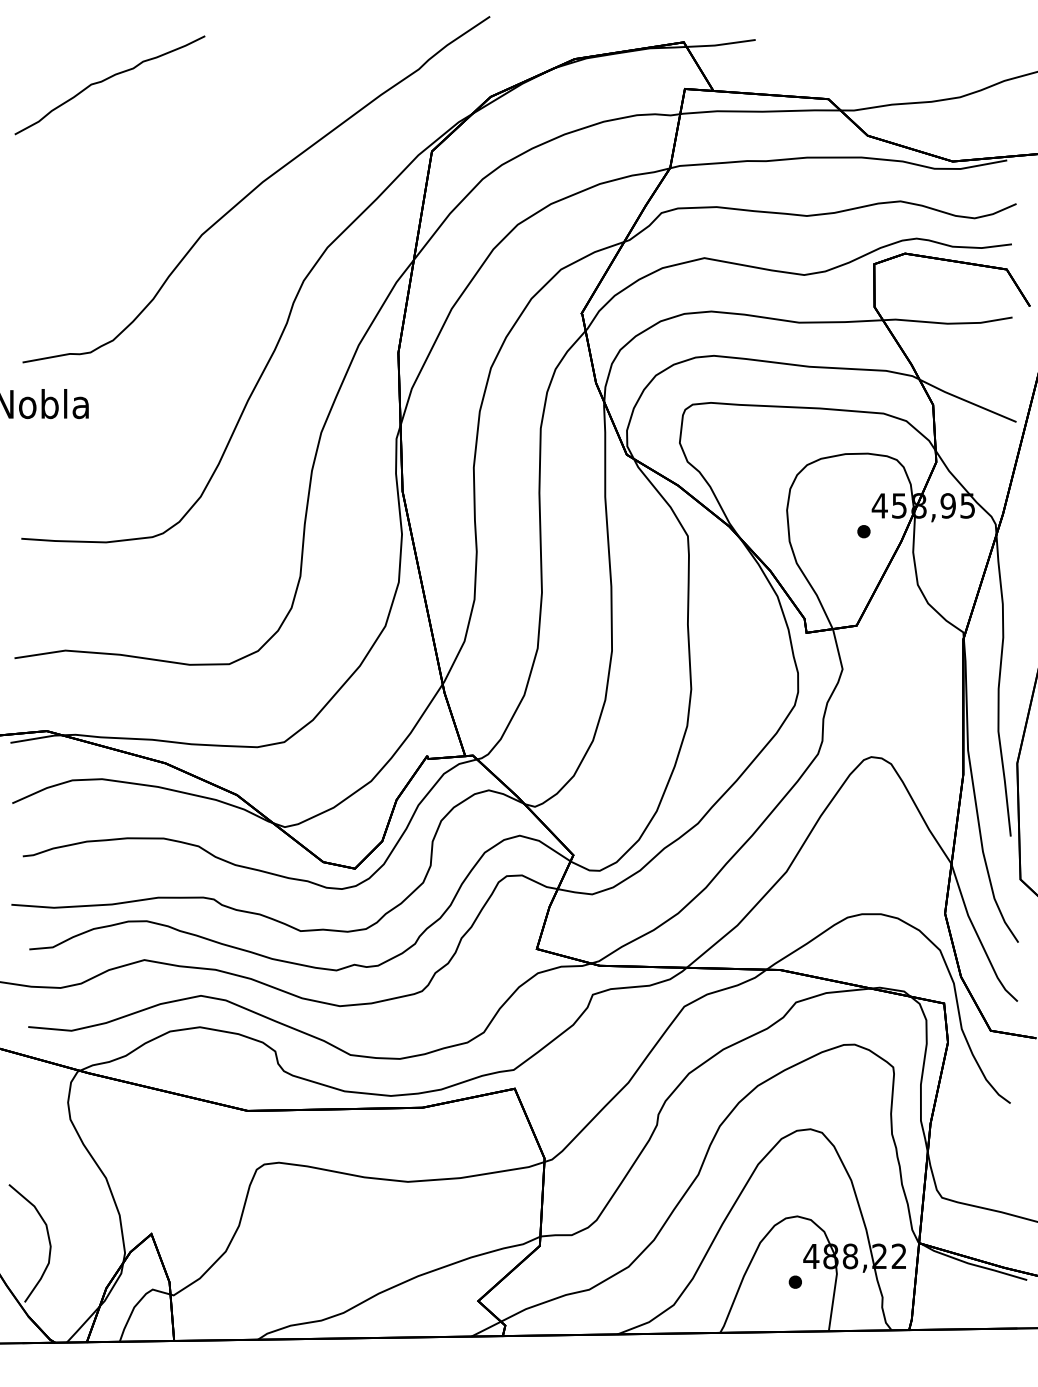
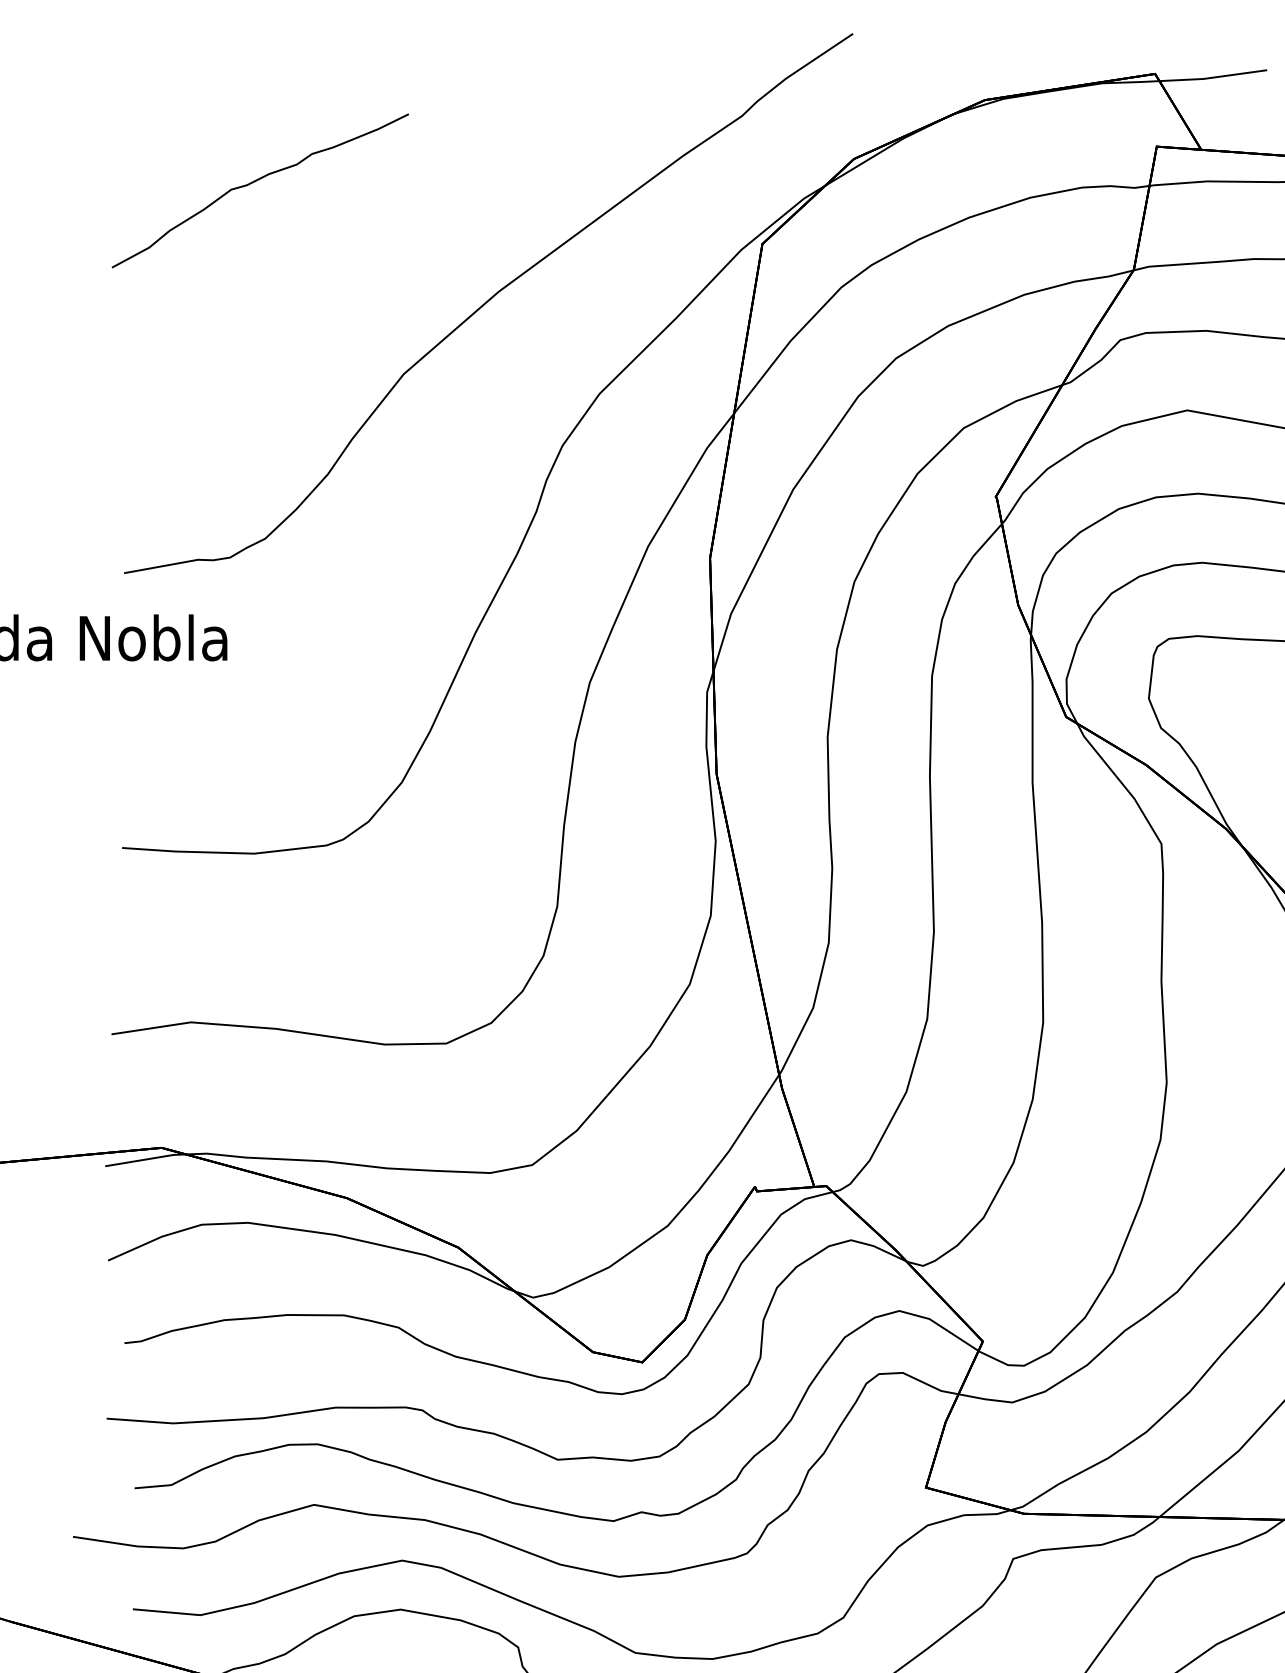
curve: (106, 80) -> (254, 183), moved

